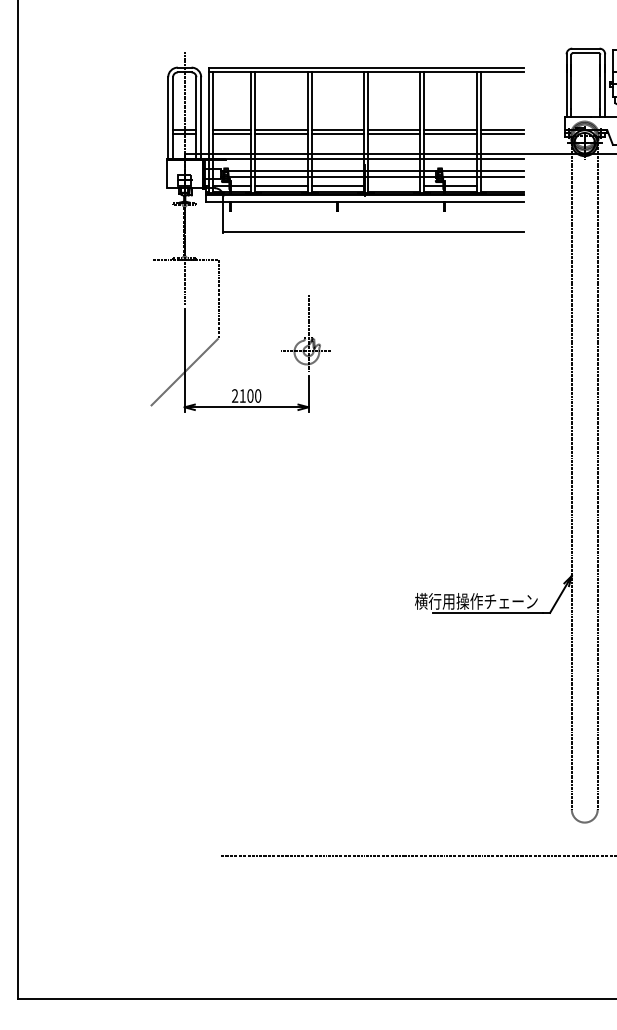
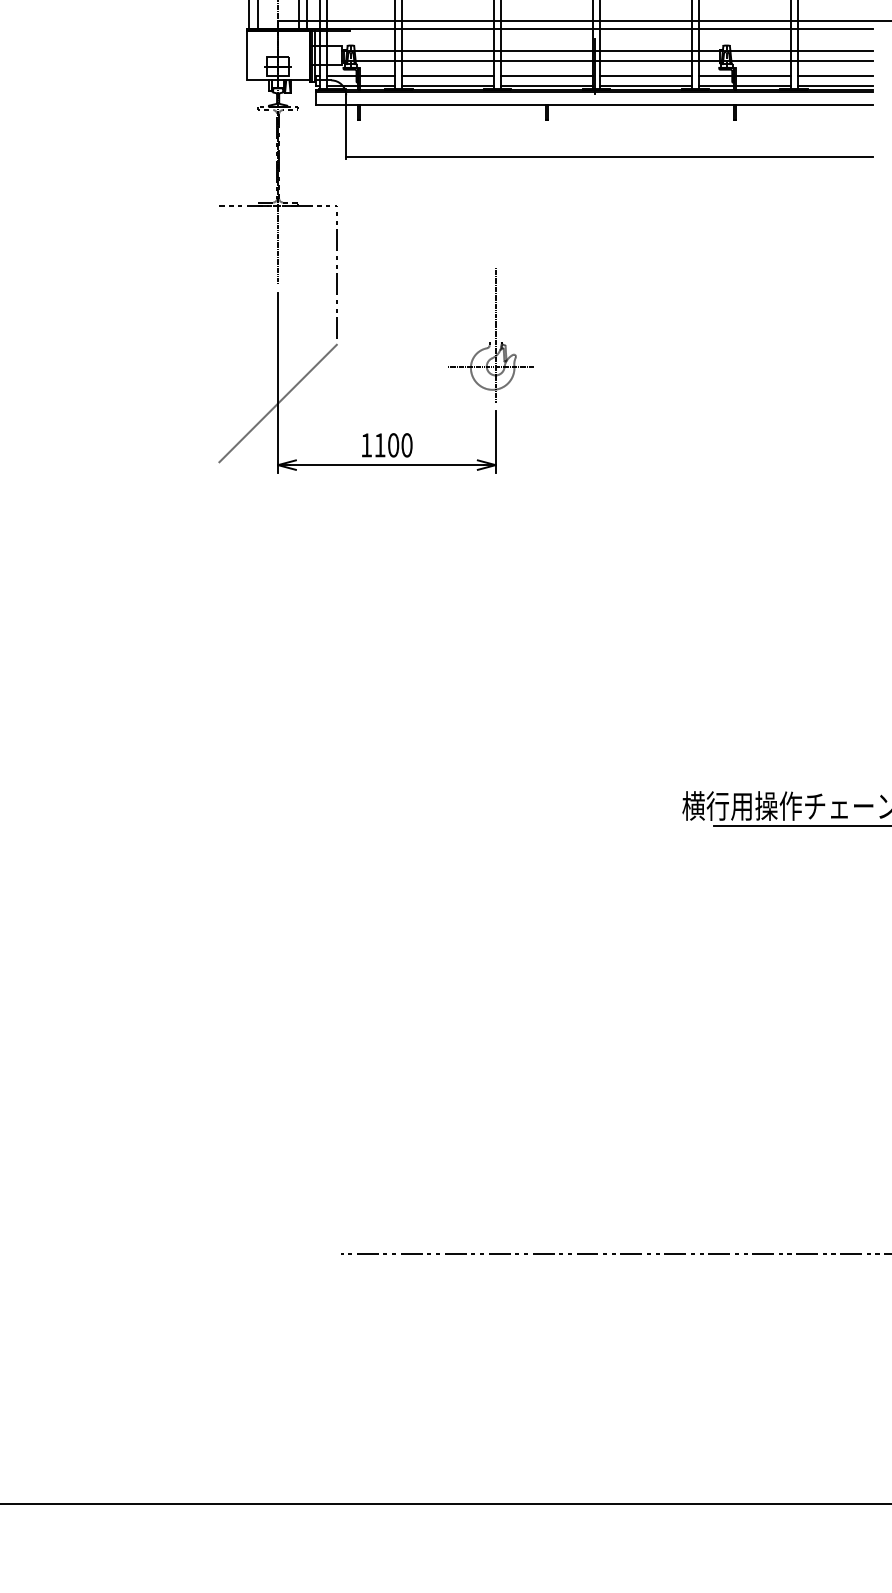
line: (393, 186) -> (644, 77), added
line: (501, 186) -> (834, 77), added
text: (235, 395) -> (367, 444), 2100 -> 1100

